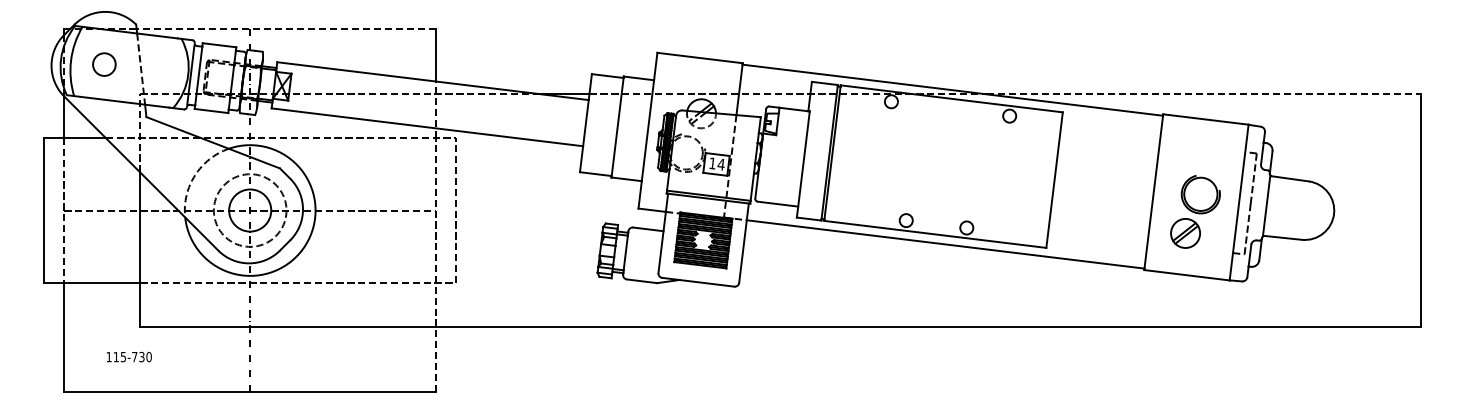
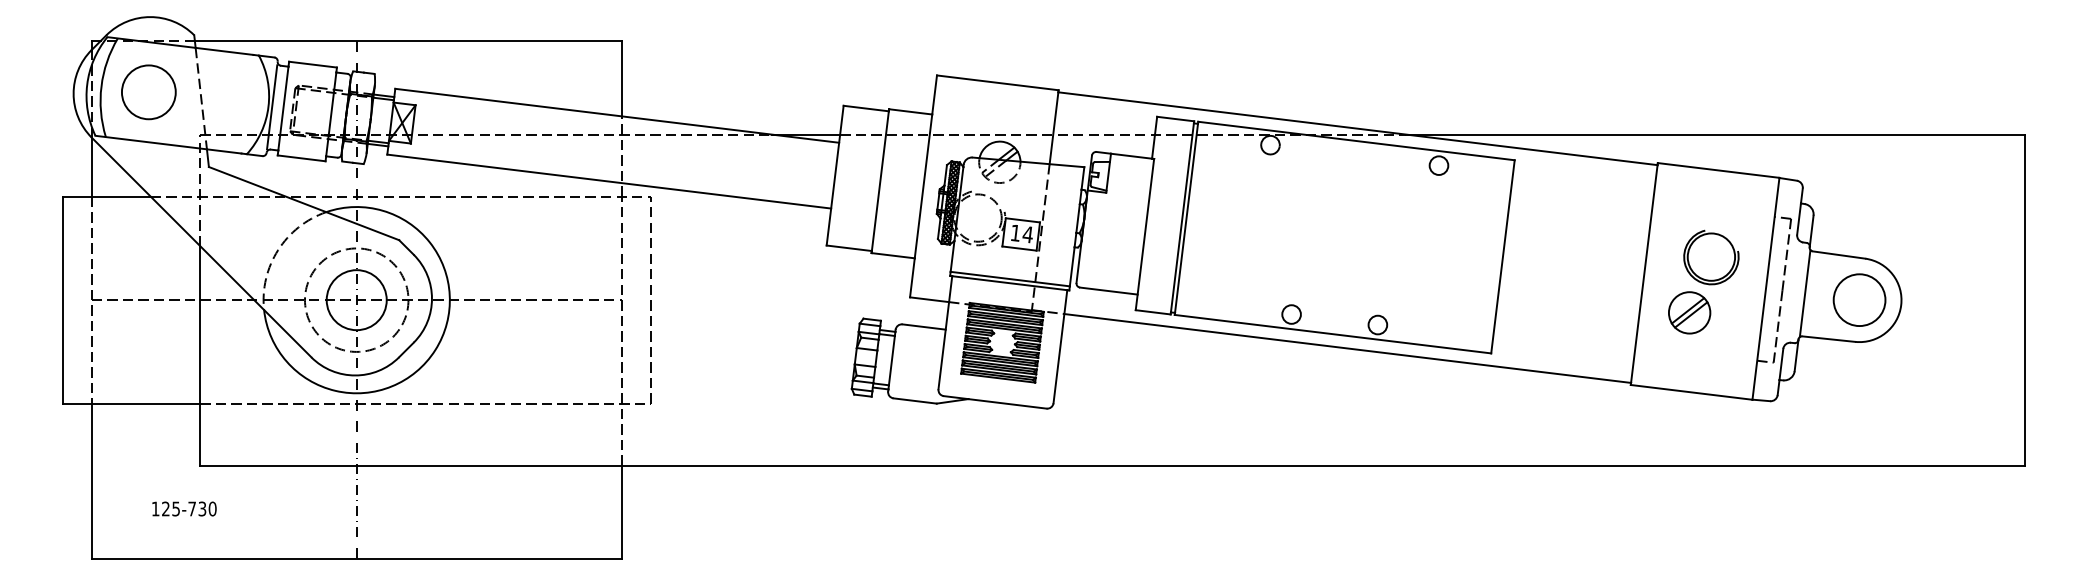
line: (286, 28) -> (408, 40), dashed -> solid
circle: (104, 64) -> (149, 92), size x1.67
line: (1204, 94) -> (1716, 134), dashed -> solid
circle: (1304, 210) -> (1859, 300), added
part: (1195, 211) -> (1703, 281), moved
text: (115, 356) -> (164, 508), 115-730 -> 125-730
line: (436, 359) -> (622, 512), dashed -> solid

